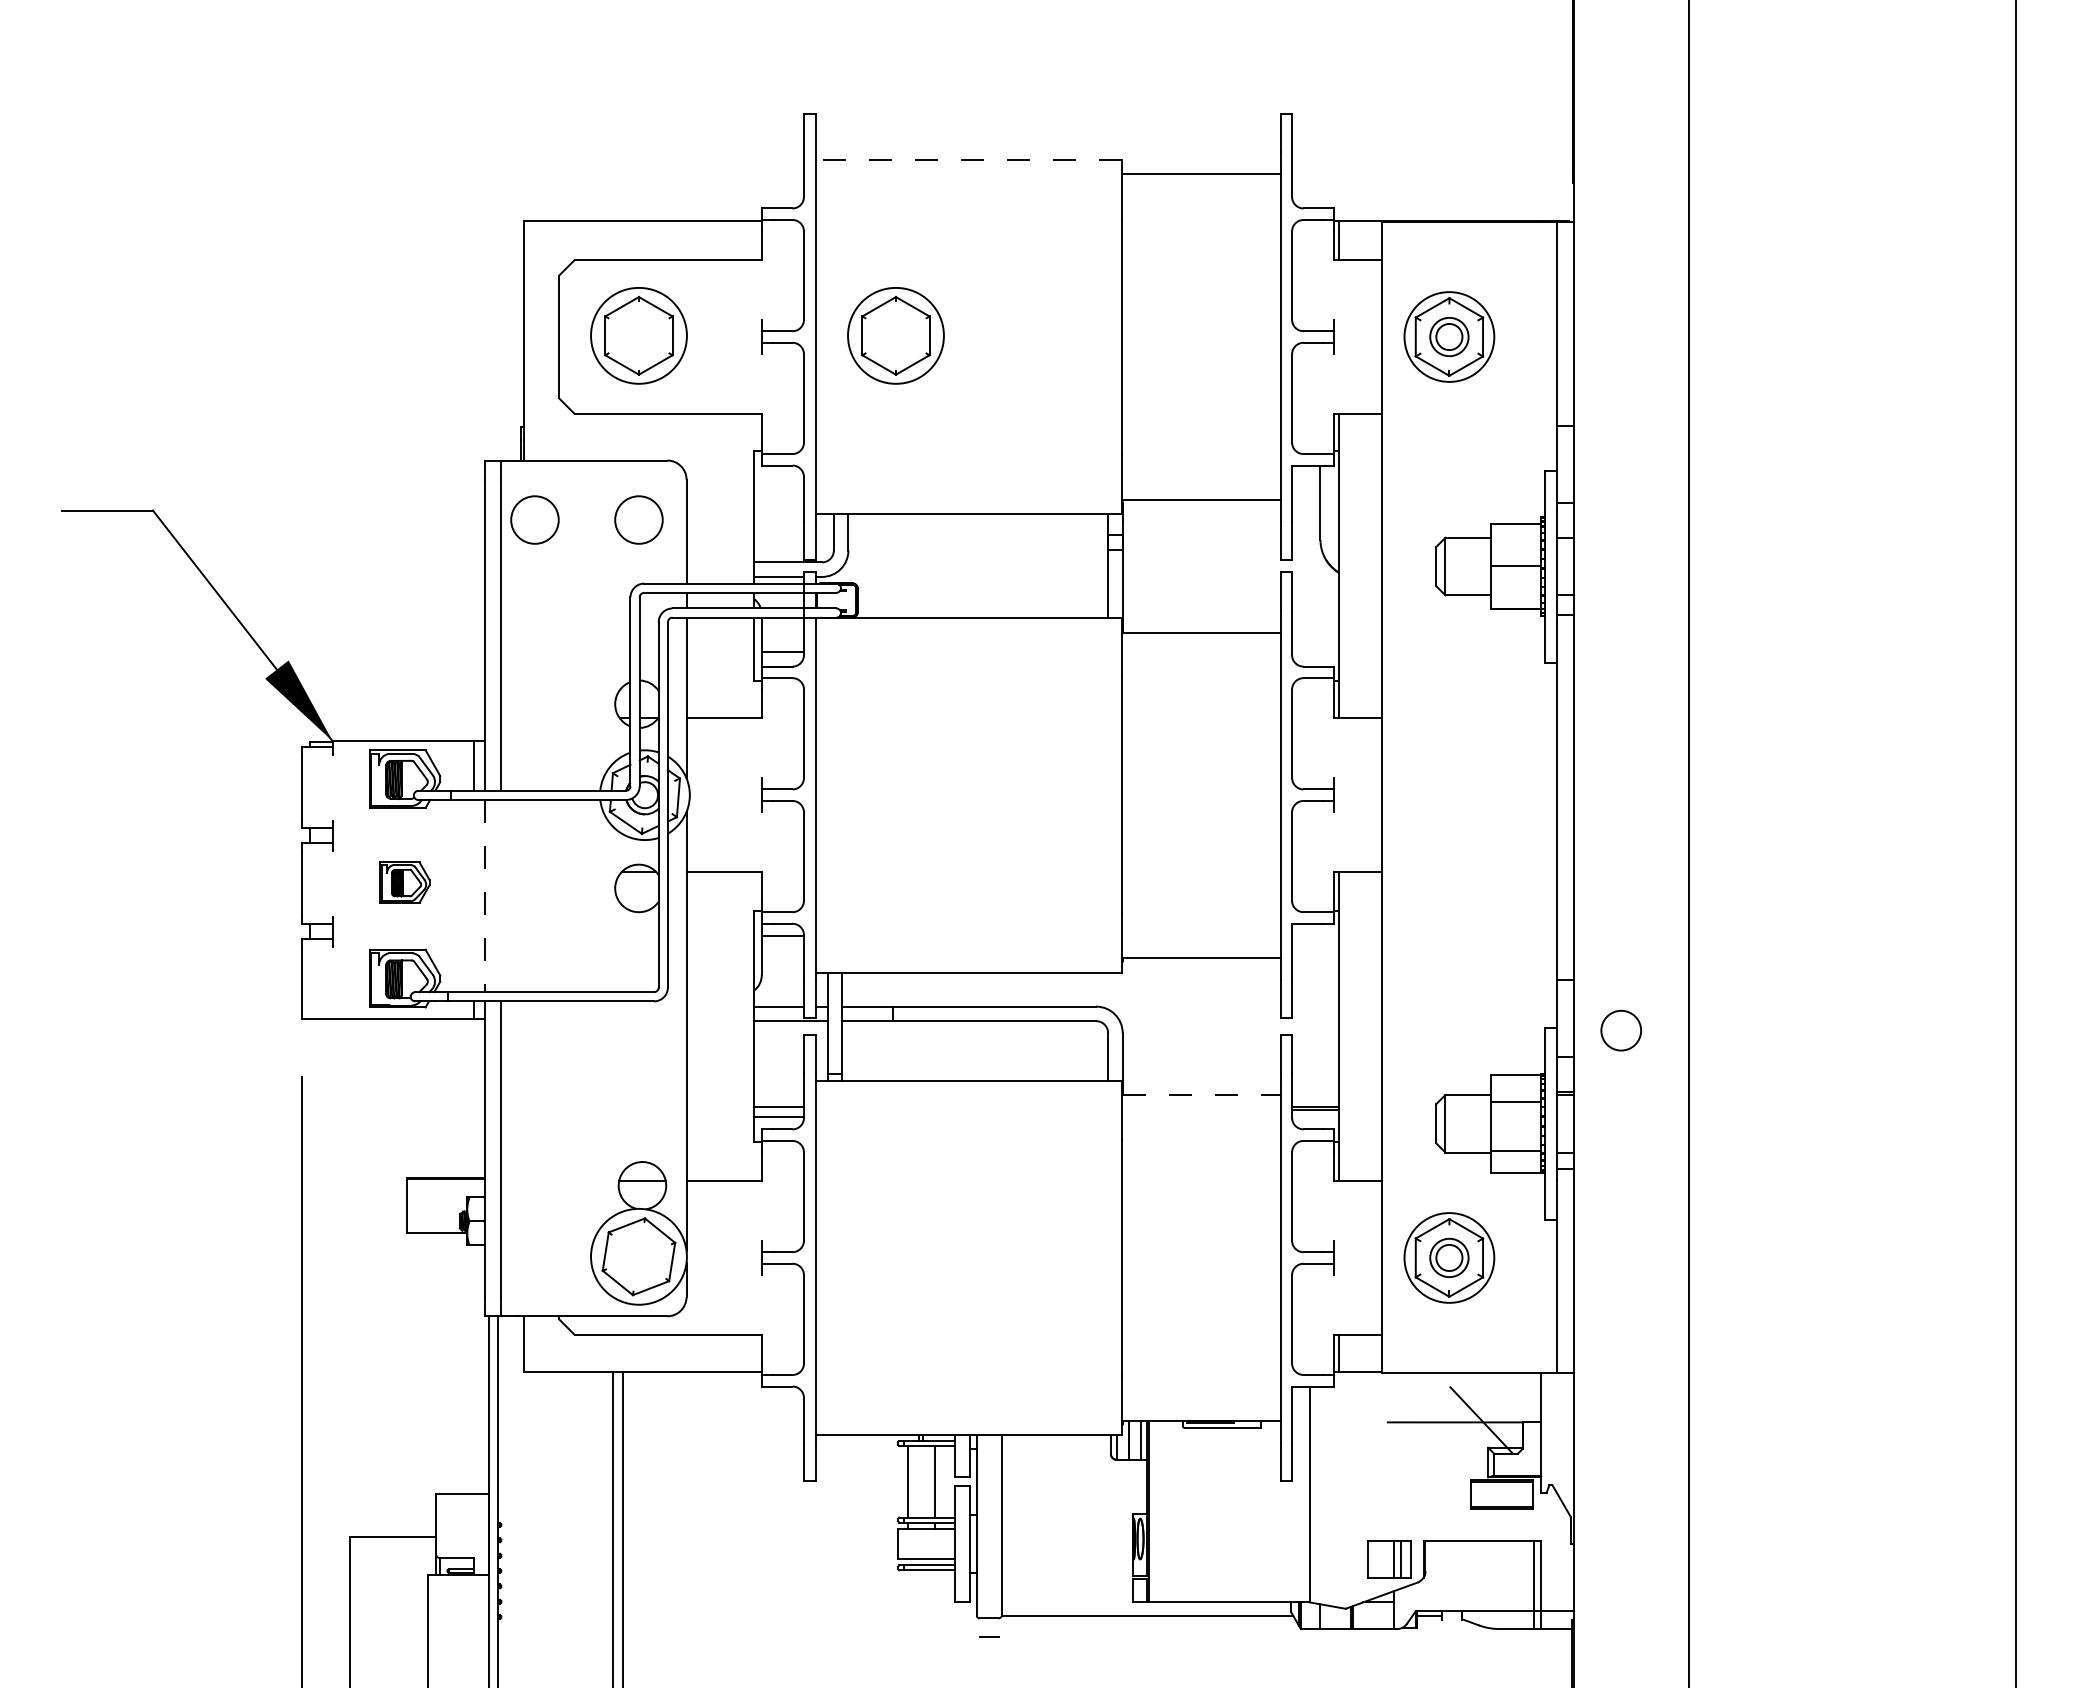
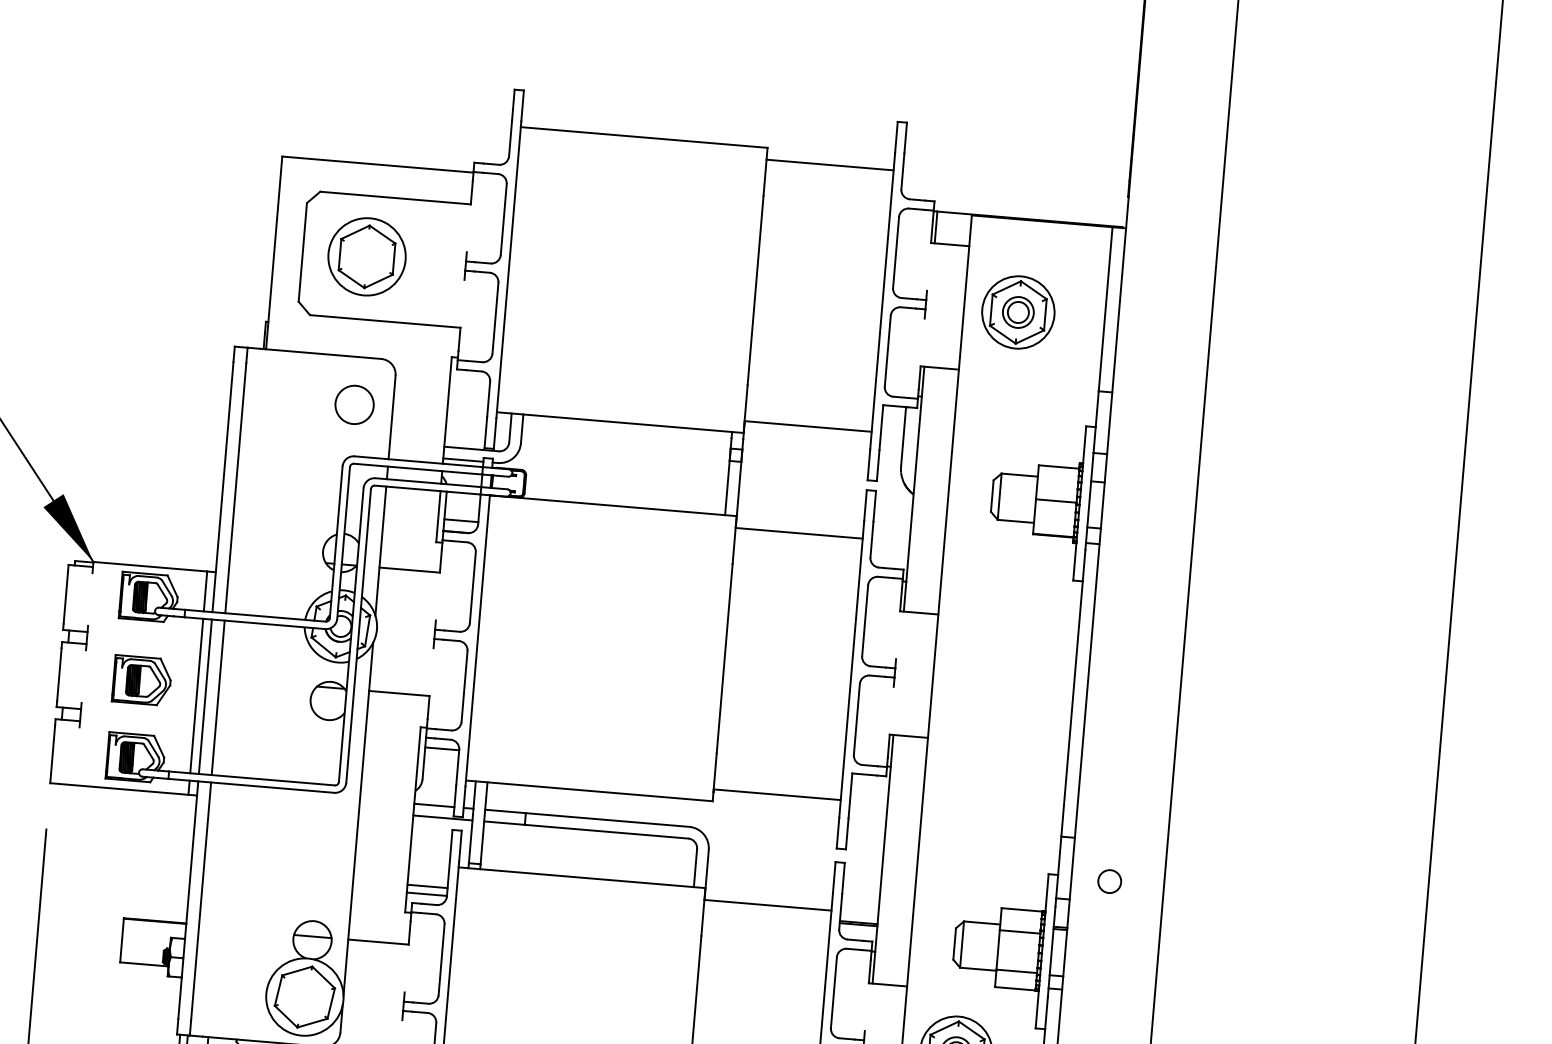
line: (968, 159) -> (643, 137), dashed -> solid
part: (895, 335) -> (573, 273), removed
circle: (534, 519) -> (270, 397), removed
part: (405, 882) -> (142, 680), size x1.43
line: (474, 896) -> (197, 696), added
line: (484, 896) -> (205, 697), dashed -> solid
line: (500, 896) -> (217, 698), added
circle: (1621, 1030) -> (1109, 881), size x0.71
line: (1202, 1095) -> (768, 905), dashed -> solid

